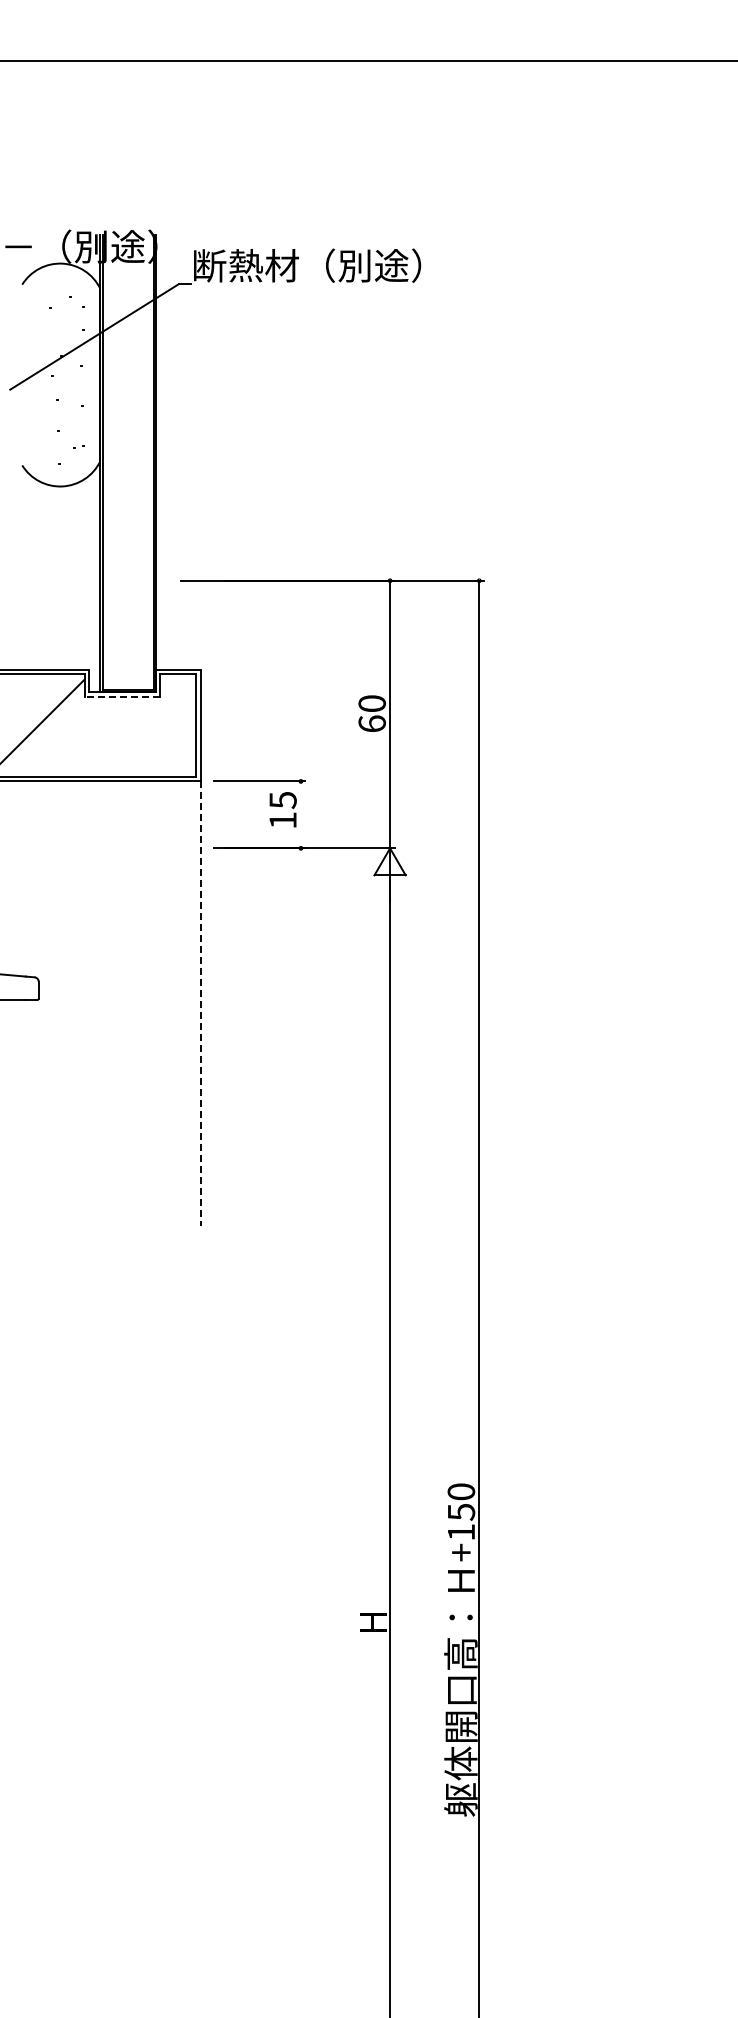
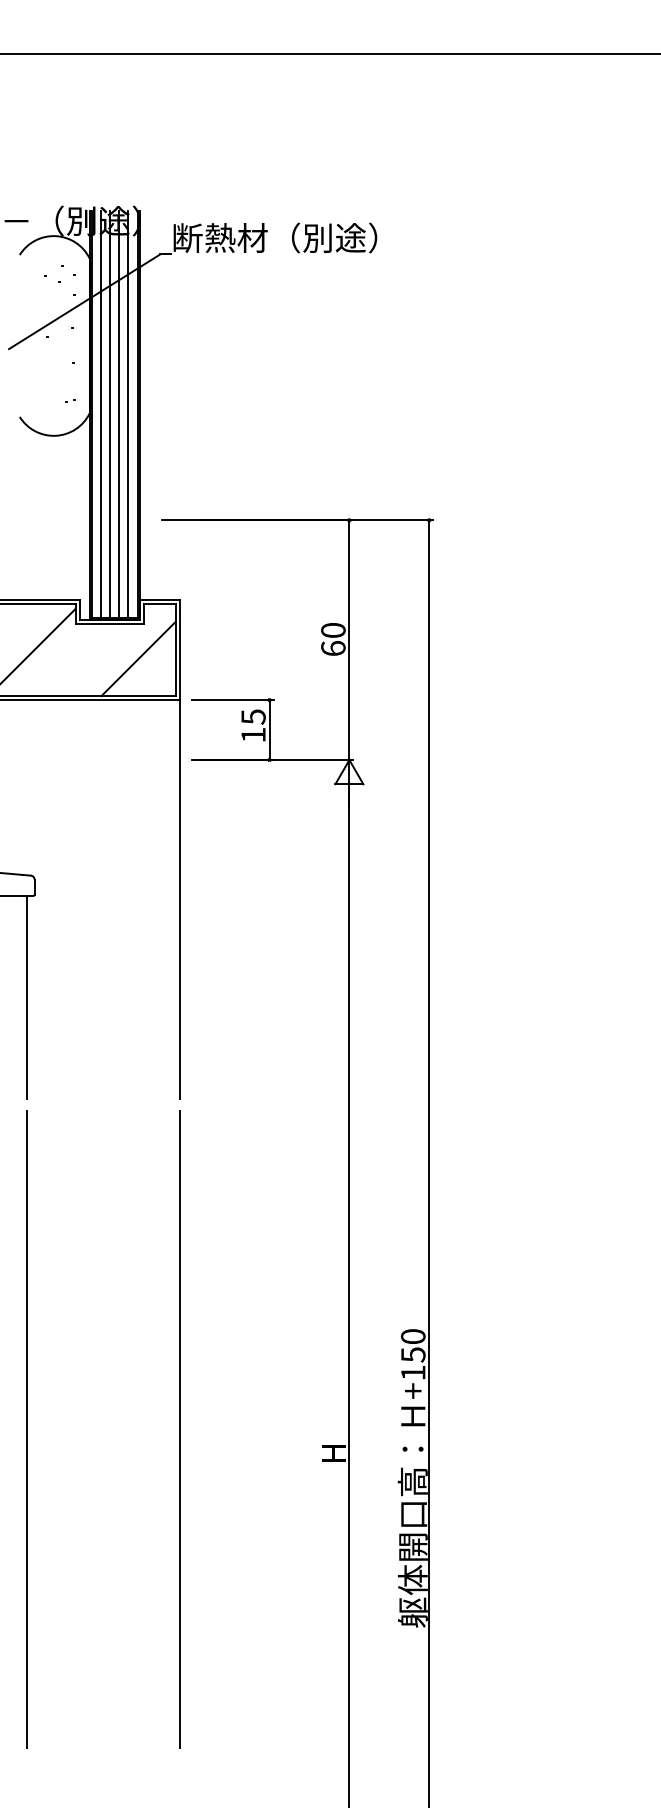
line: (112, 462) -> (100, 414), added
line: (123, 462) -> (110, 414), added
line: (133, 462) -> (119, 414), added
line: (143, 462) -> (128, 414), added
line: (122, 696) -> (109, 624), dashed -> solid
line: (154, 735) -> (138, 658), added
line: (300, 814) -> (269, 729), added
line: (200, 1004) -> (179, 899), dashed -> solid
line: (29, 1112) -> (26, 996), added
line: (29, 1594) -> (26, 1428), added
line: (200, 1594) -> (179, 1428), added

